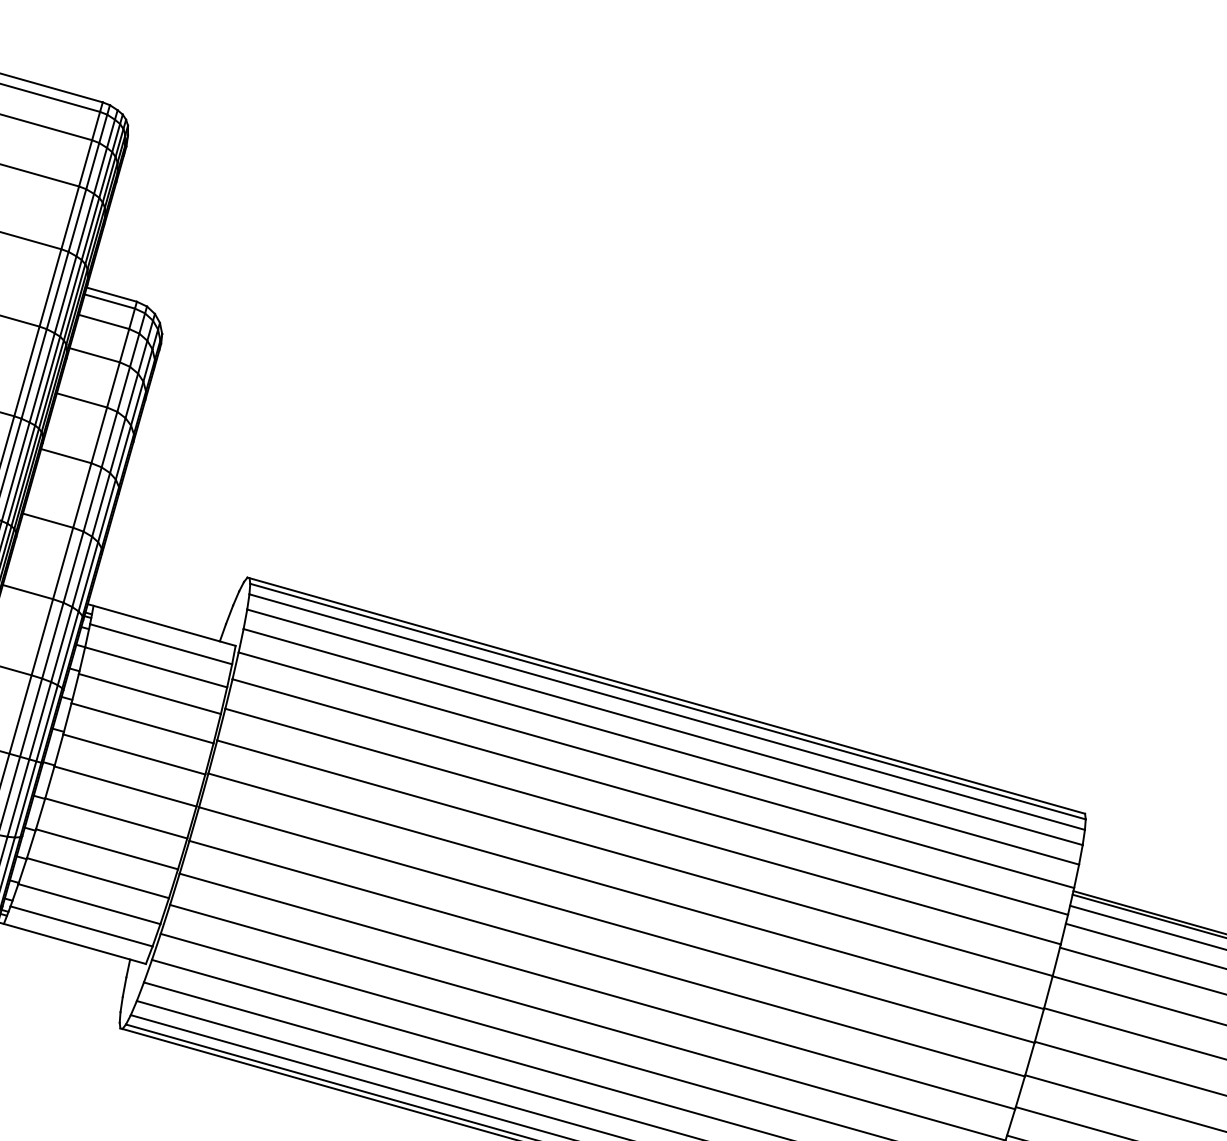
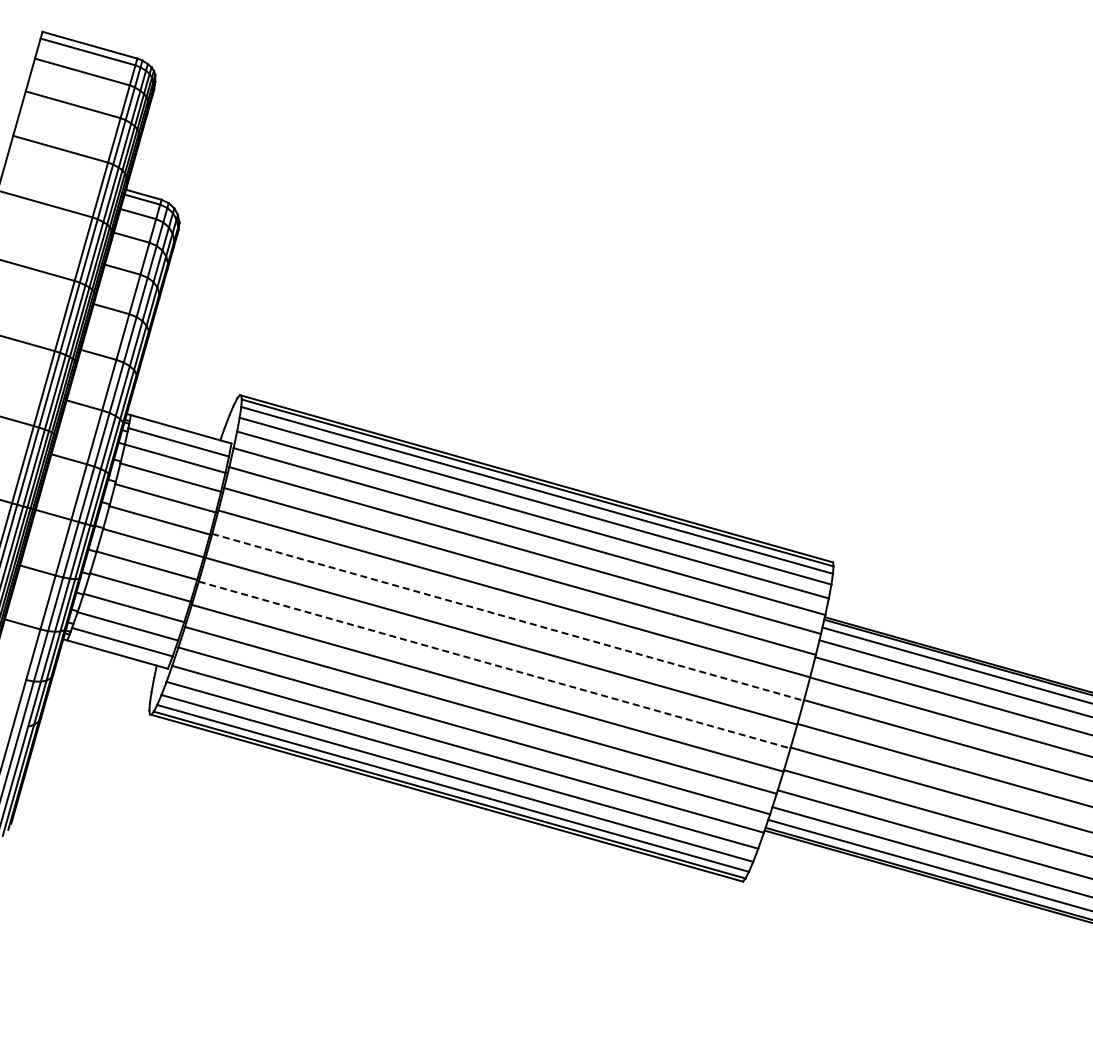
line: (626, 891) -> (508, 617), solid -> dashed
line: (608, 959) -> (495, 665), solid -> dashed

